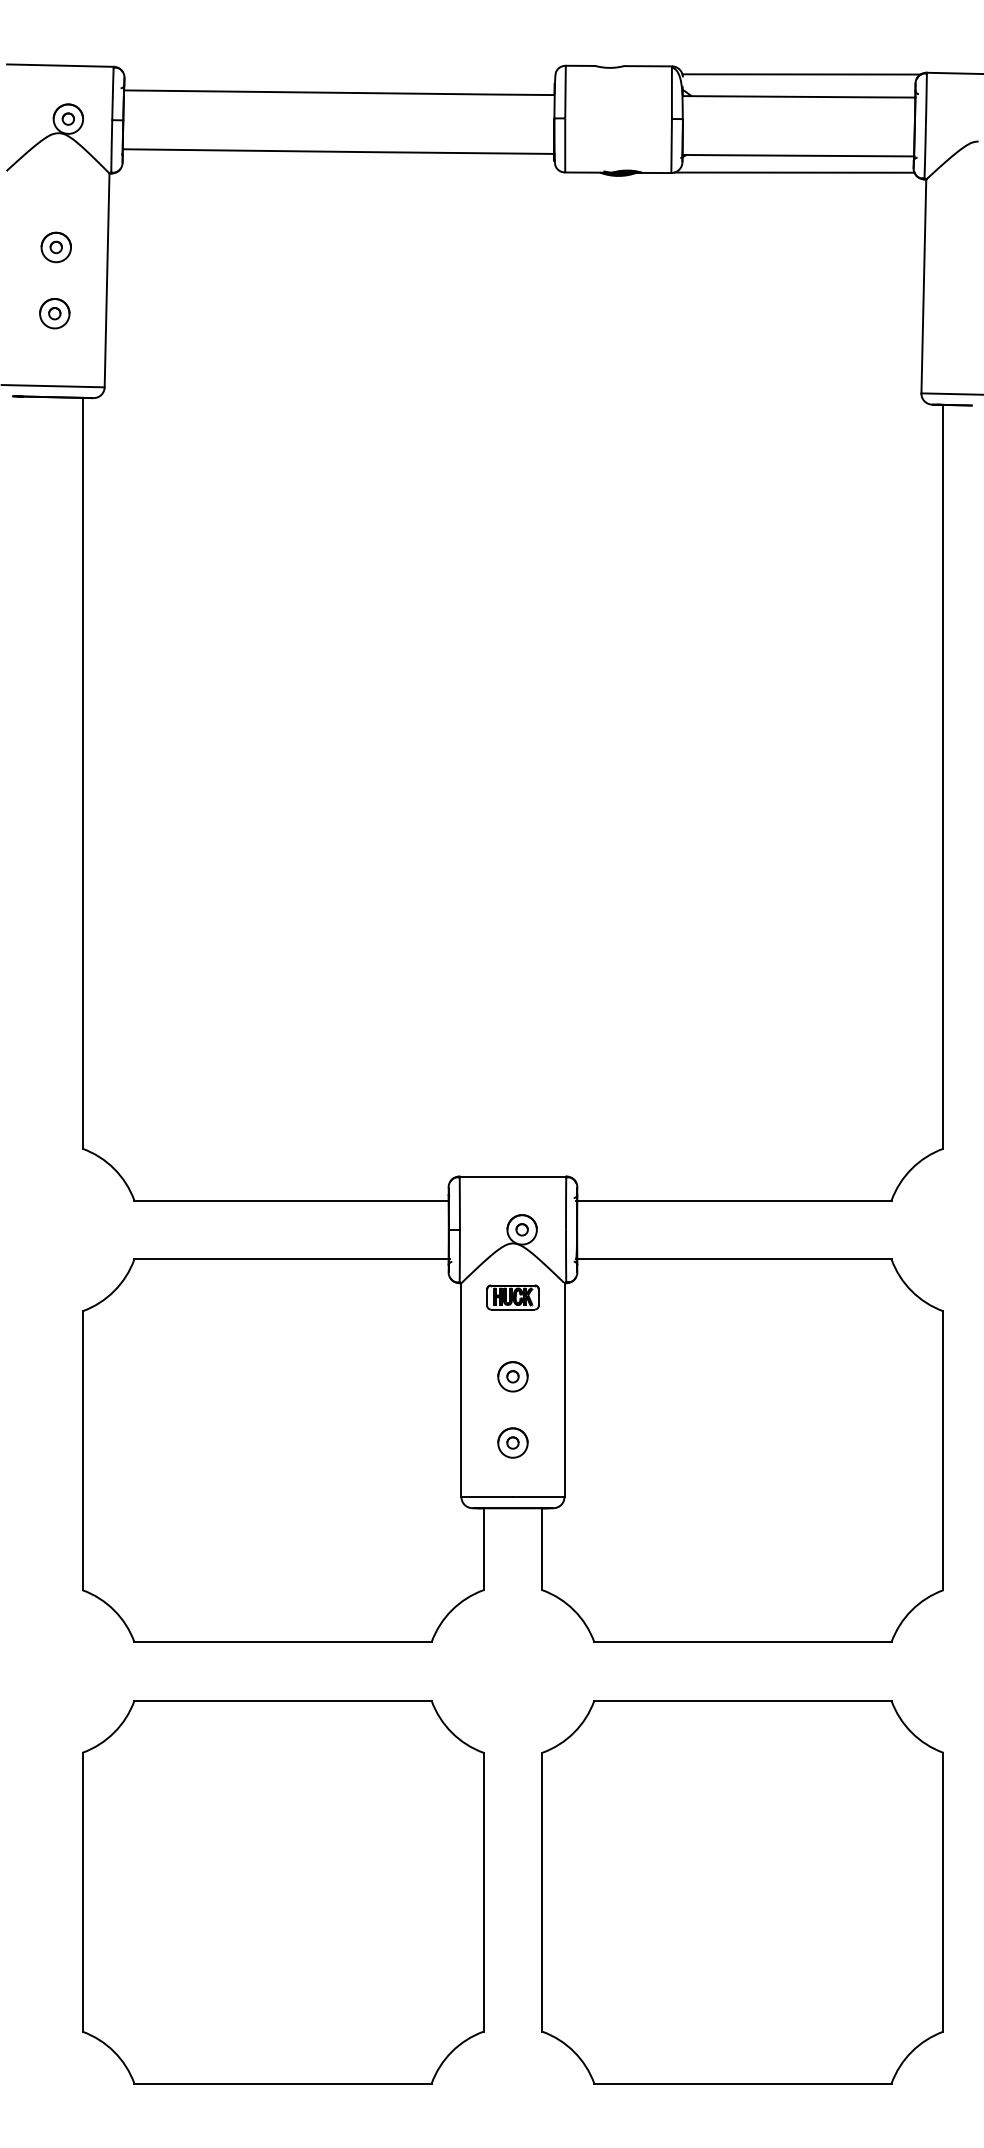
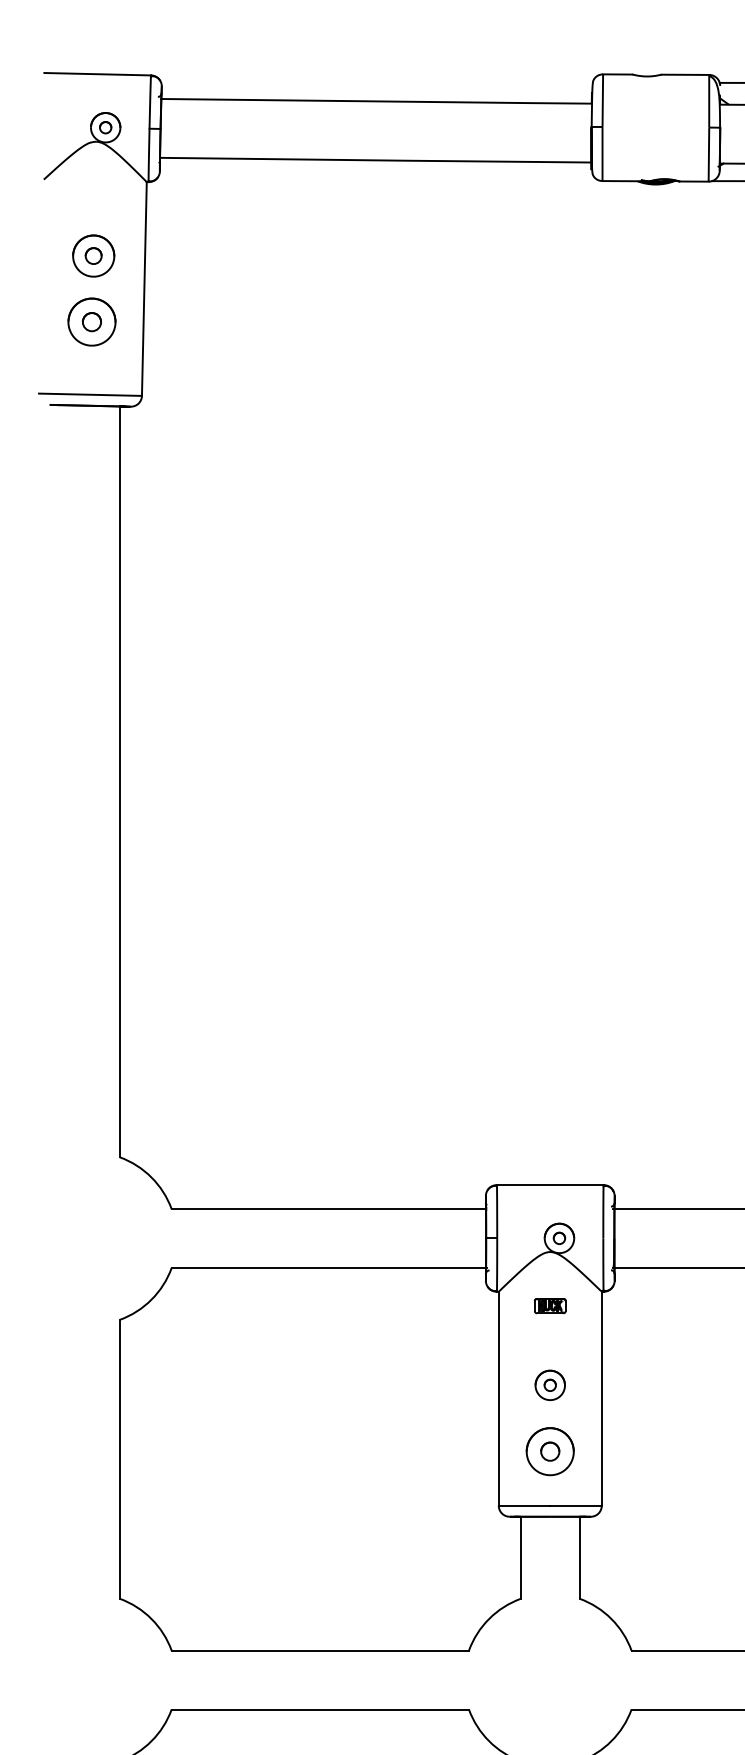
part: (55, 247) -> (92, 256), size x1.4
part: (54, 313) -> (91, 322), size x1.6
part: (512, 1297) -> (549, 1306), size x0.6
part: (512, 1442) -> (549, 1451), size x1.6

